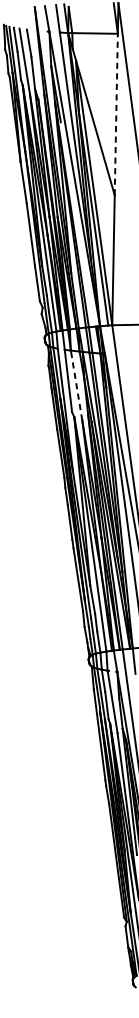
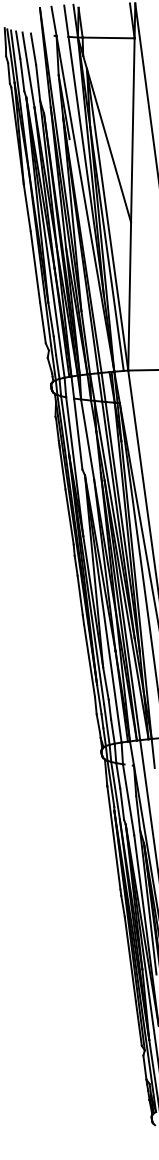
line: (115, 113) -> (132, 129), dashed -> solid
line: (76, 384) -> (87, 438), dashed -> solid

